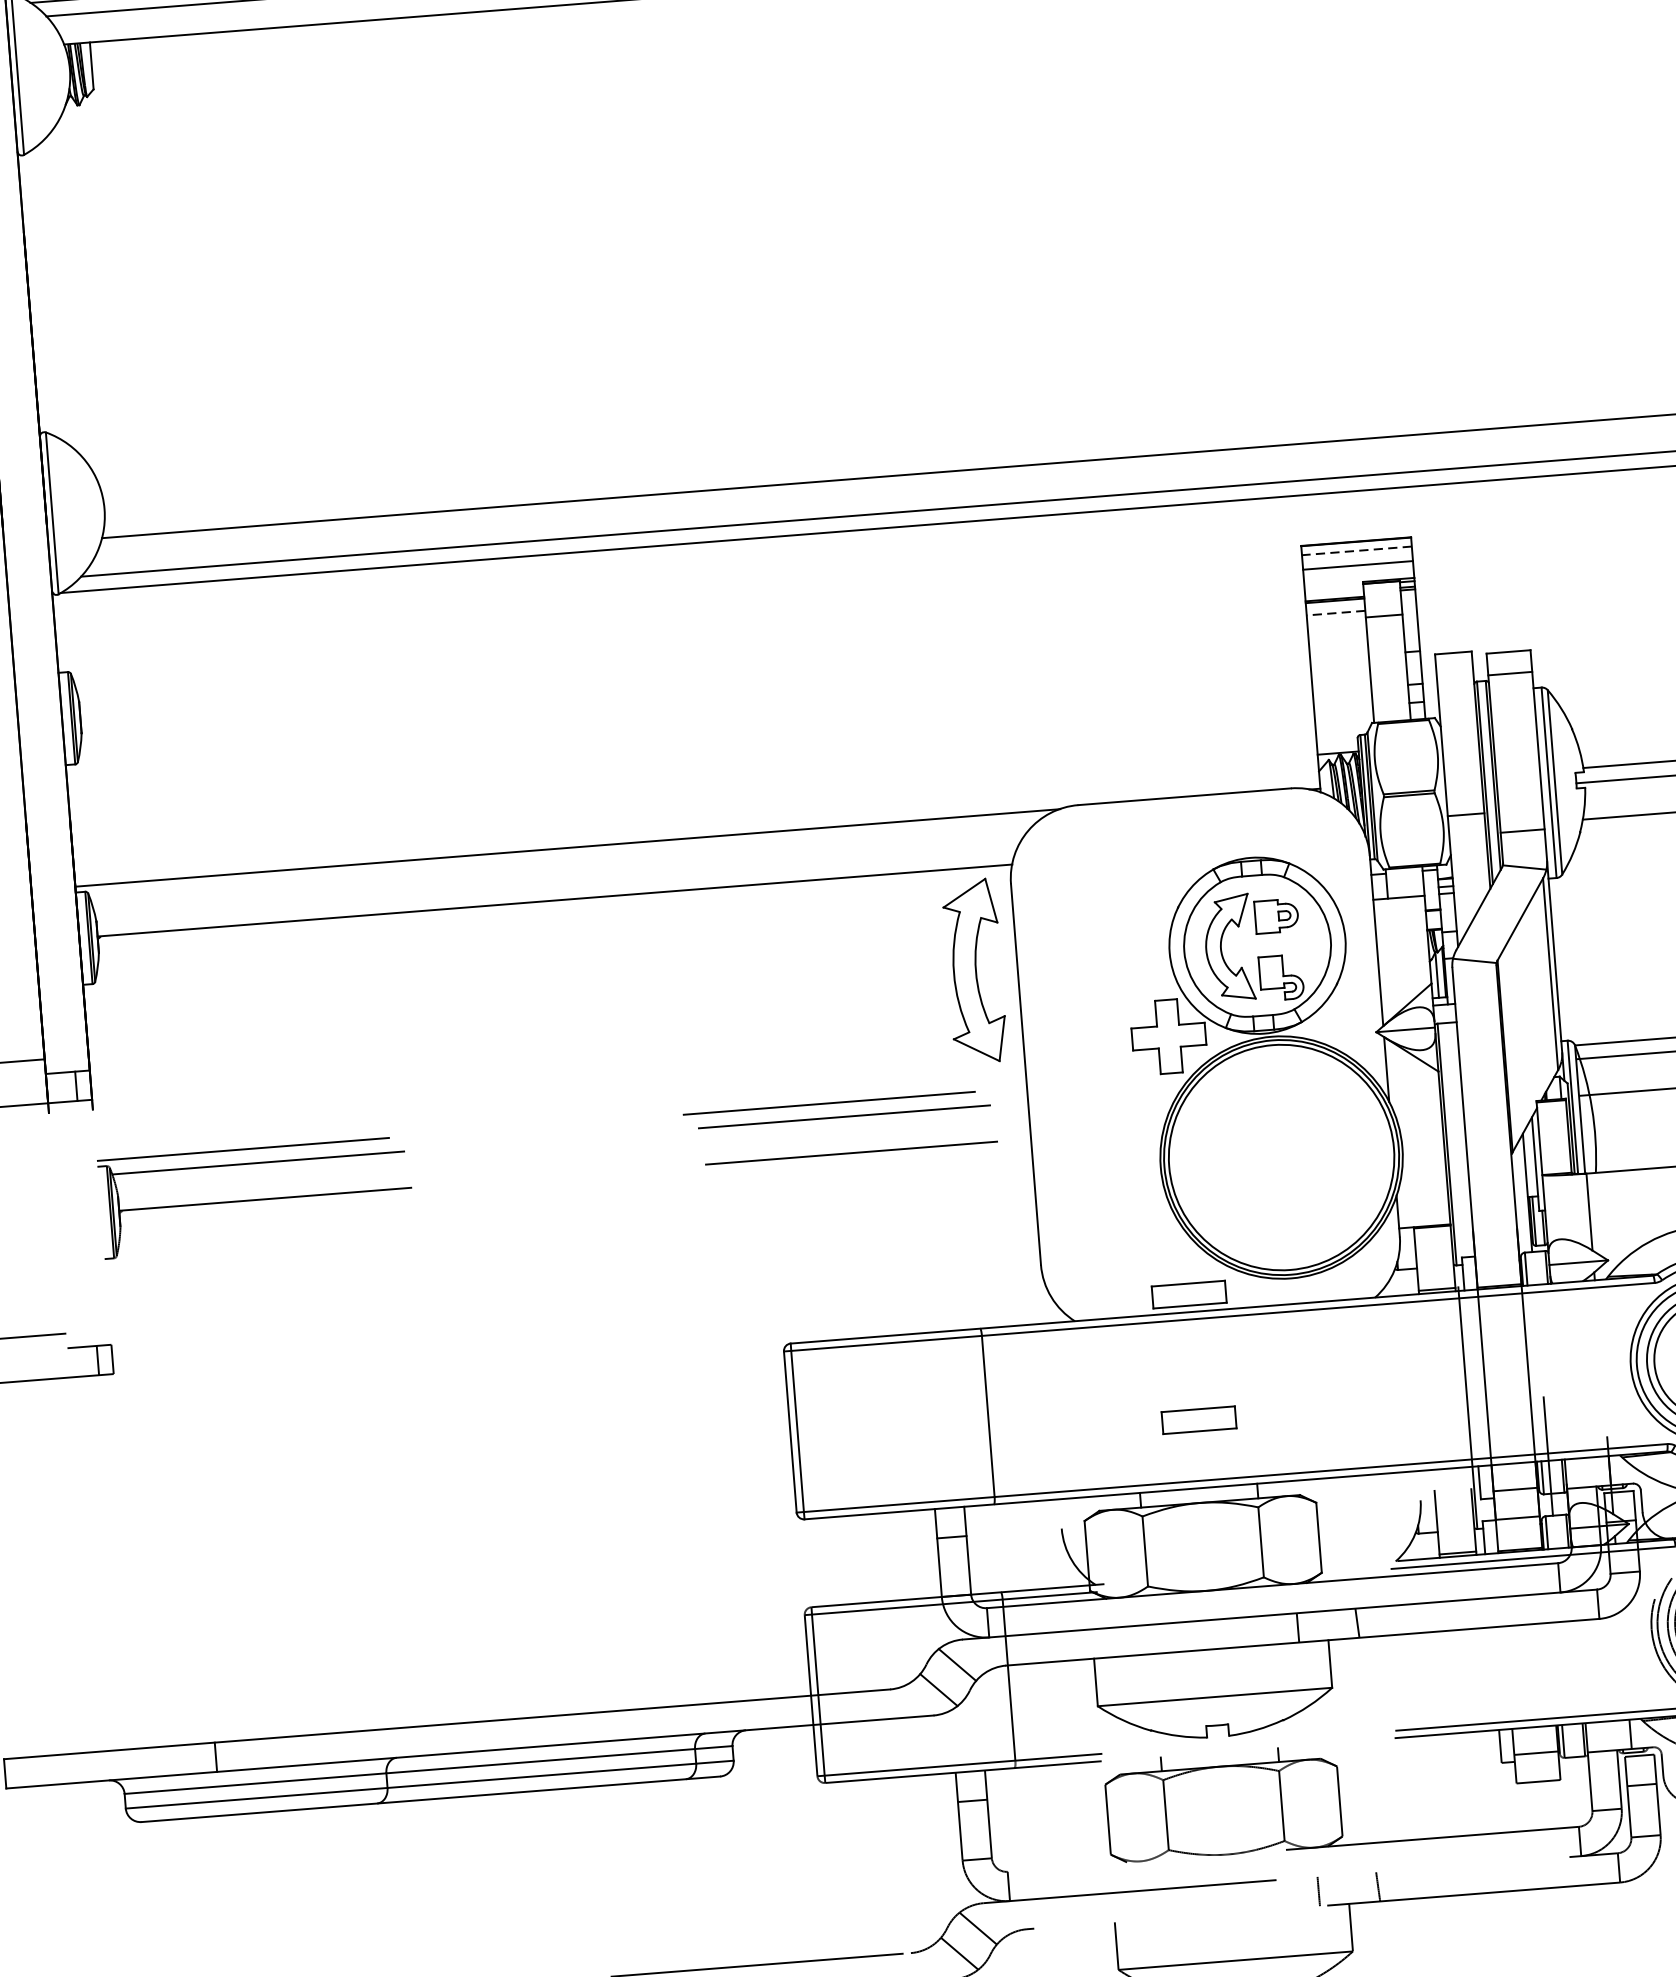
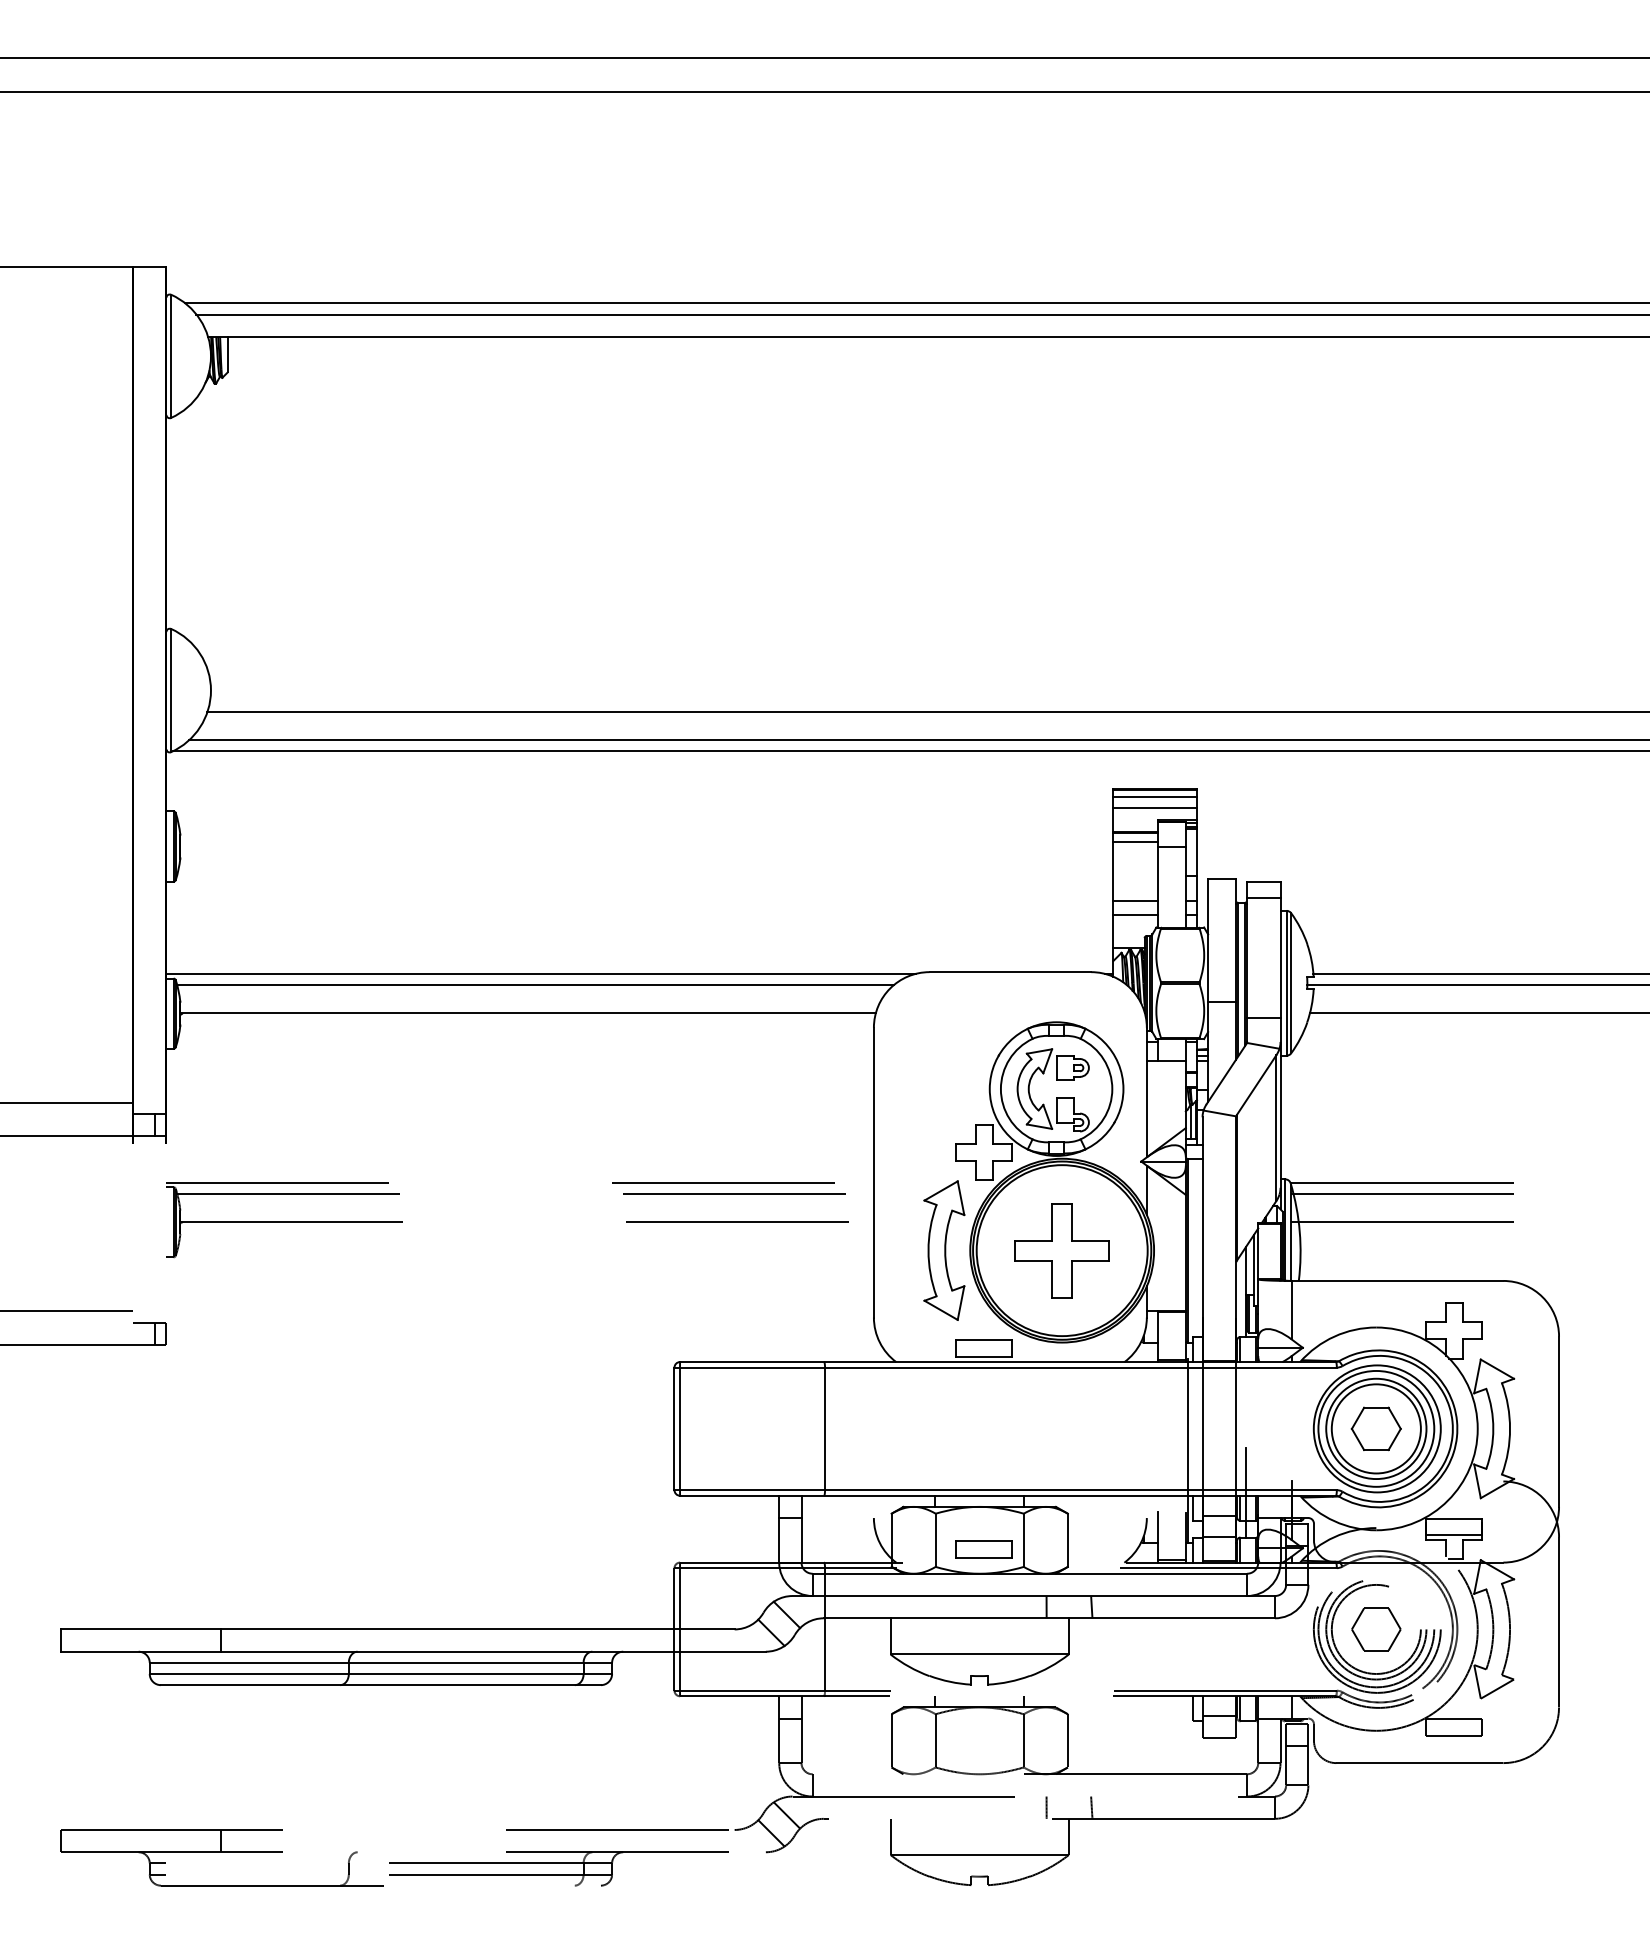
line: (1357, 550) -> (1155, 796), dashed -> solid
line: (1335, 613) -> (1135, 842), dashed -> solid
line: (1341, 689) -> (1135, 900), added
line: (1343, 708) -> (1135, 914), added
line: (561, 863) -> (535, 985), added
part: (974, 971) -> (944, 1250), moved
part: (1280, 1157) -> (1061, 1250), added
part: (1198, 1420) -> (983, 1549), moved

